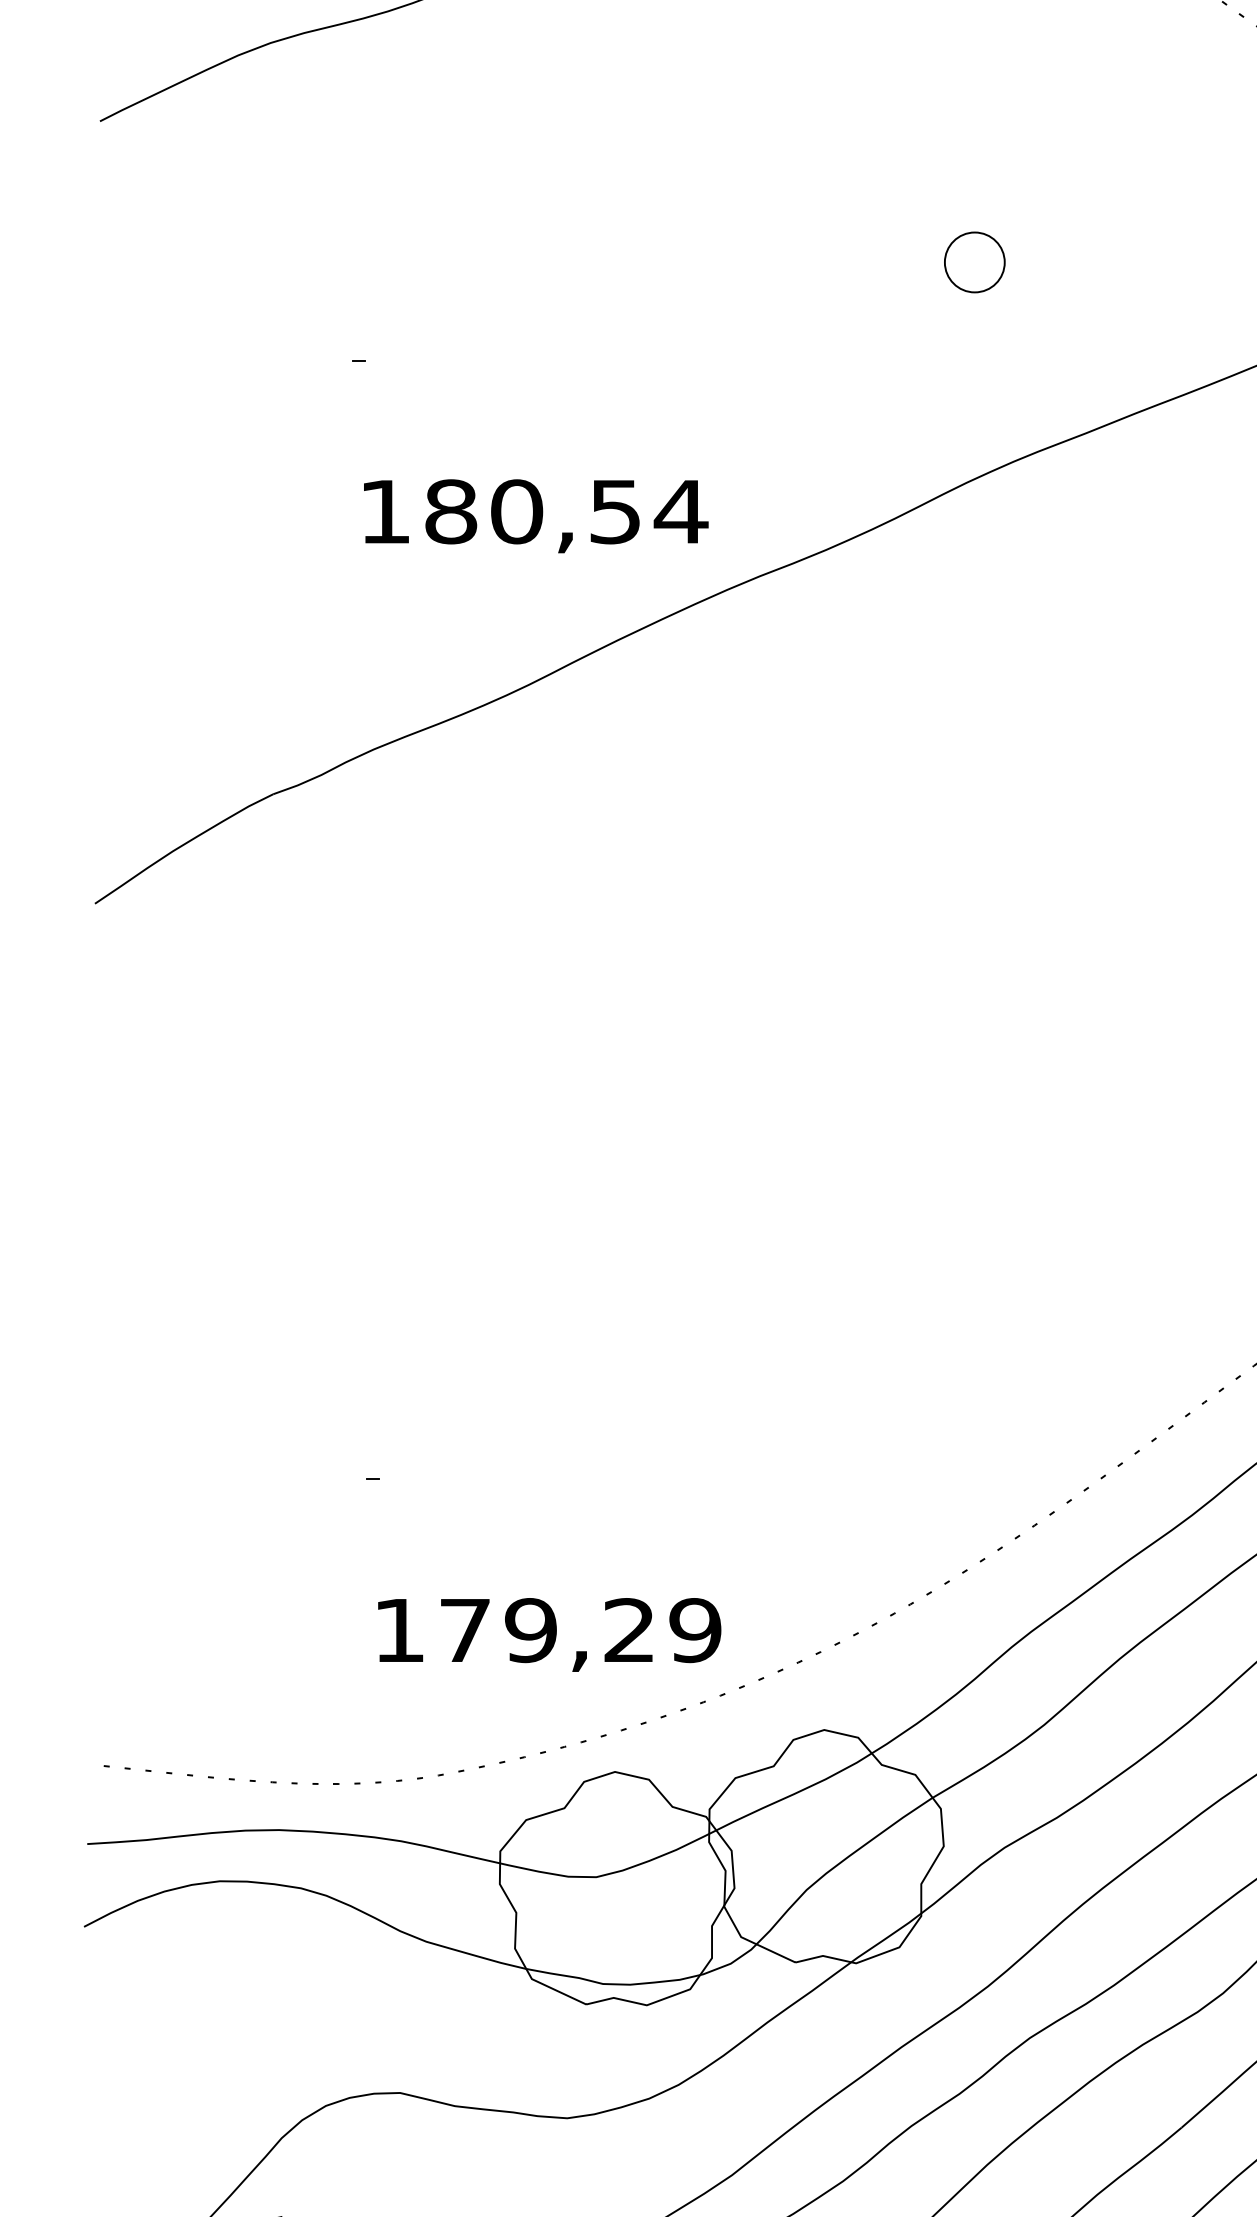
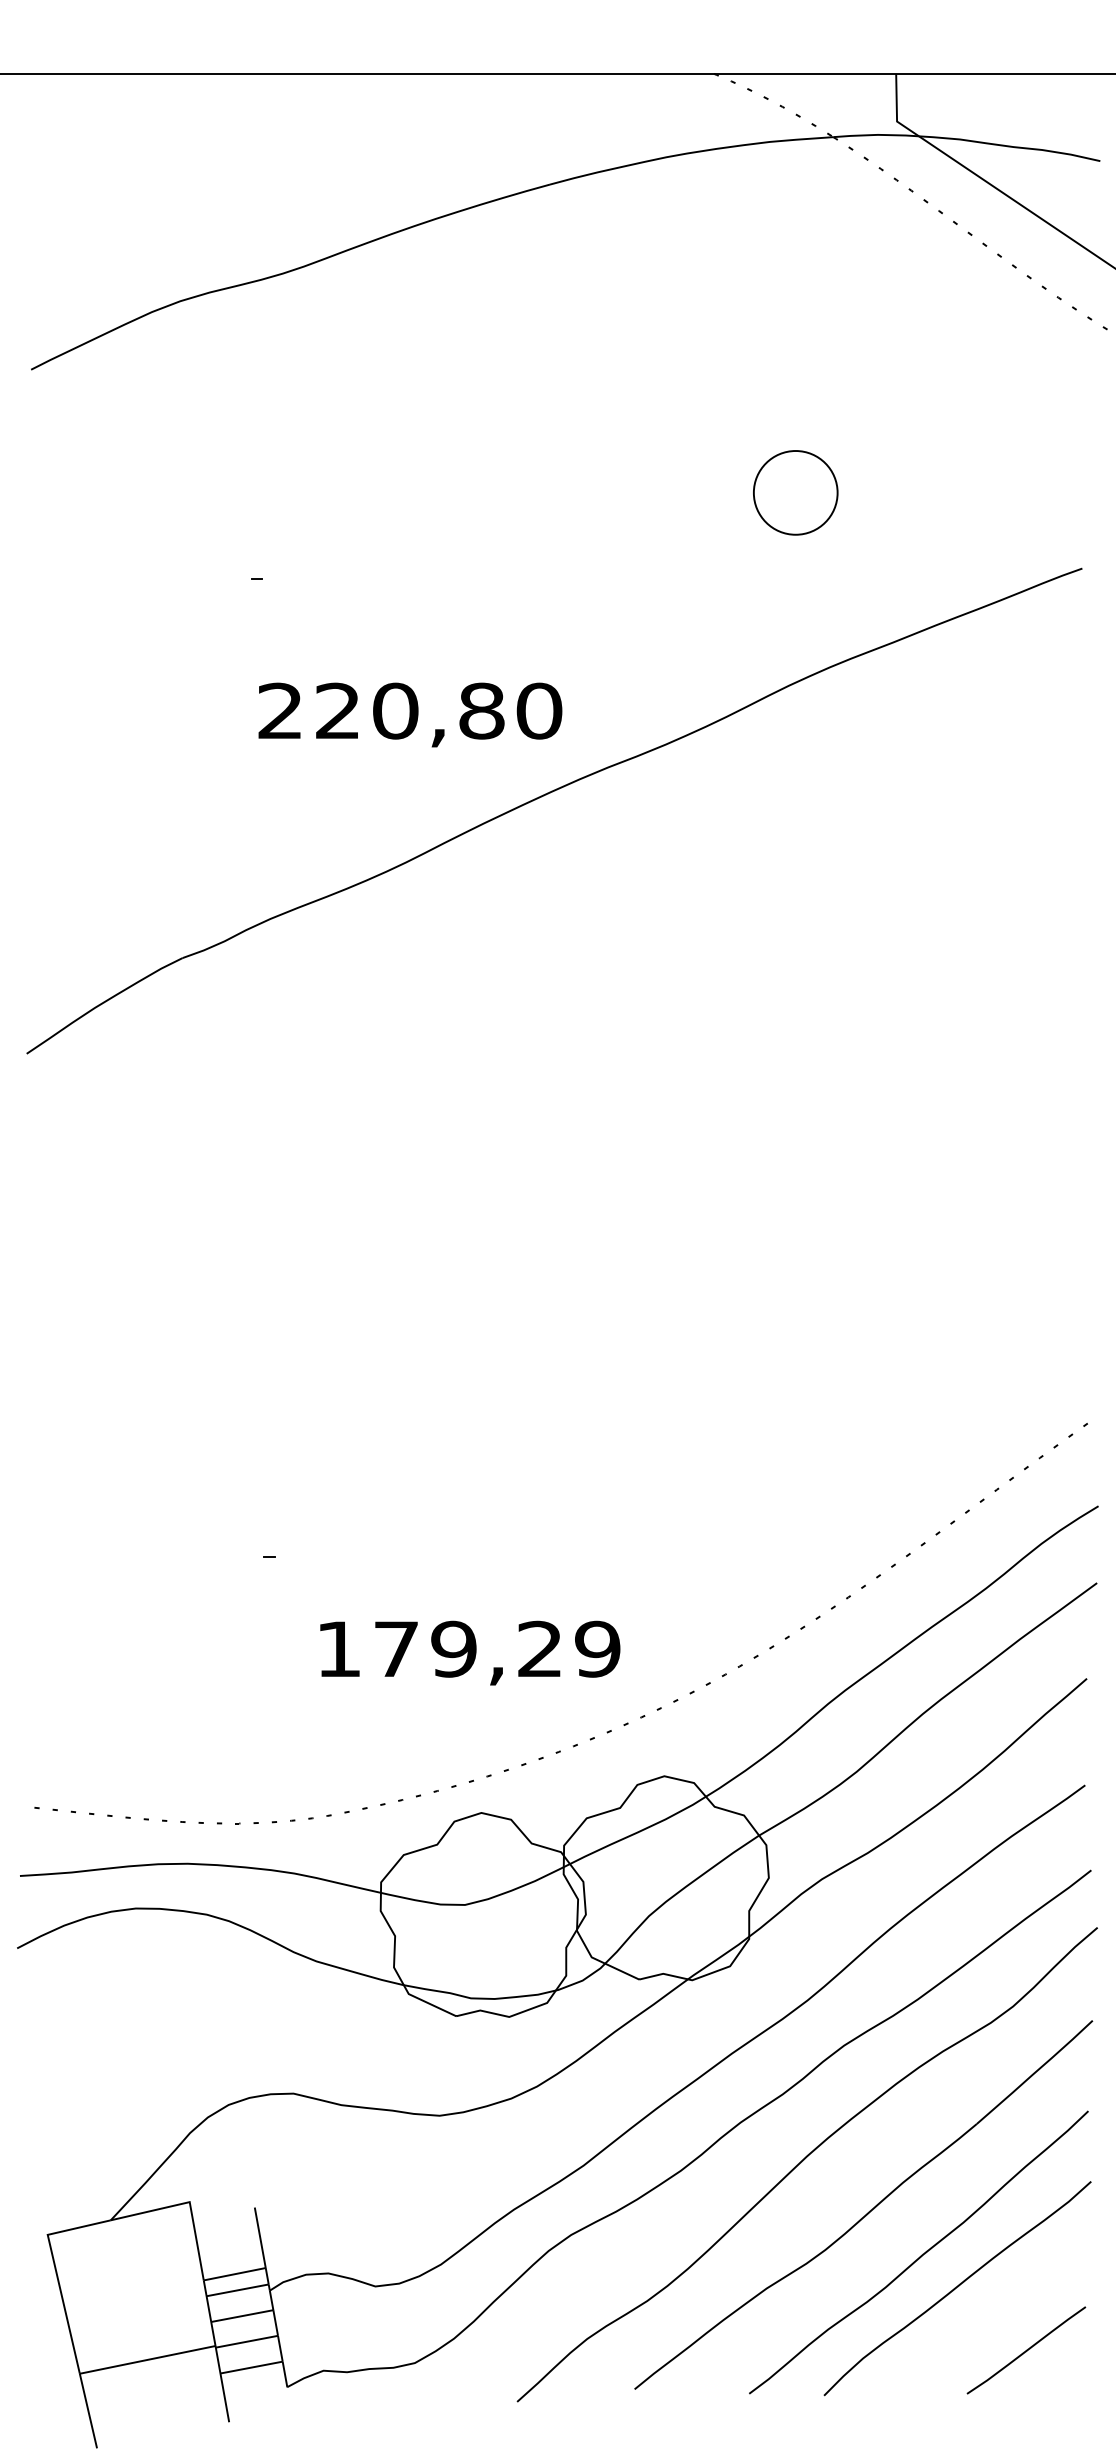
part: (975, 262) -> (796, 493), size x1.6
text: (533, 511) -> (410, 710), 180,54 -> 220,80
text: (549, 1634) -> (470, 1652), moved

